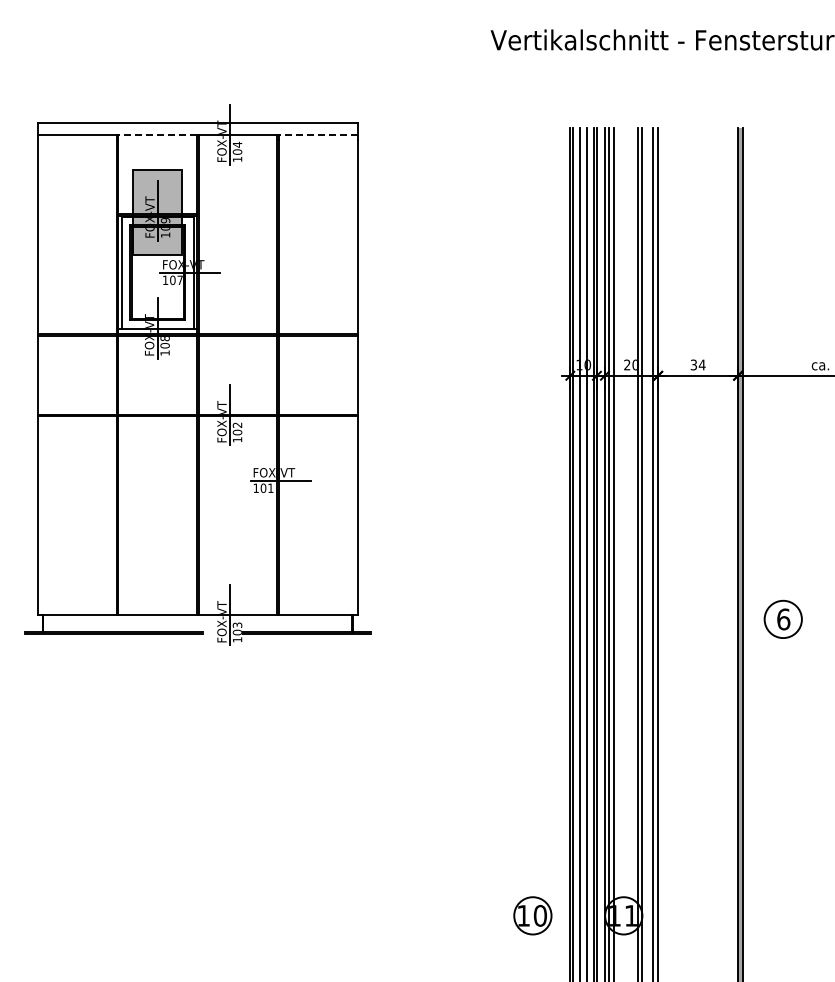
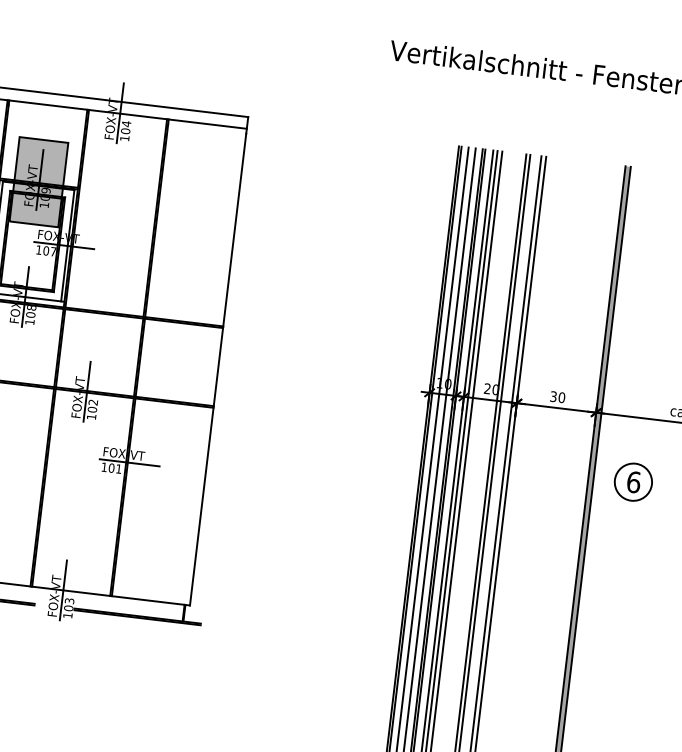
line: (157, 135) -> (48, 105), dashed -> solid
line: (317, 135) -> (207, 124), dashed -> solid
text: (701, 364) -> (561, 397), 34 -> 30
part: (782, 618) -> (632, 481), moved

